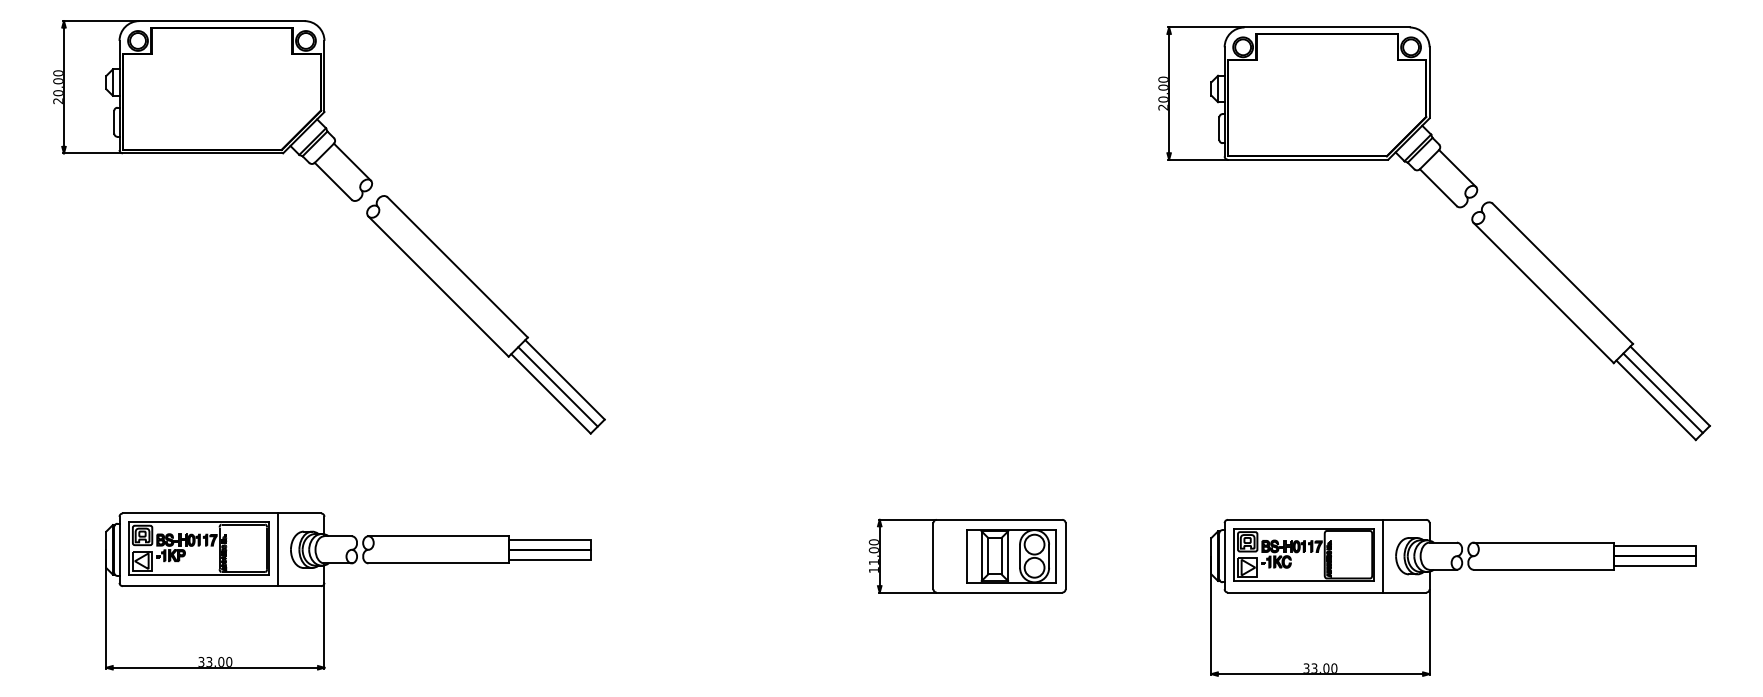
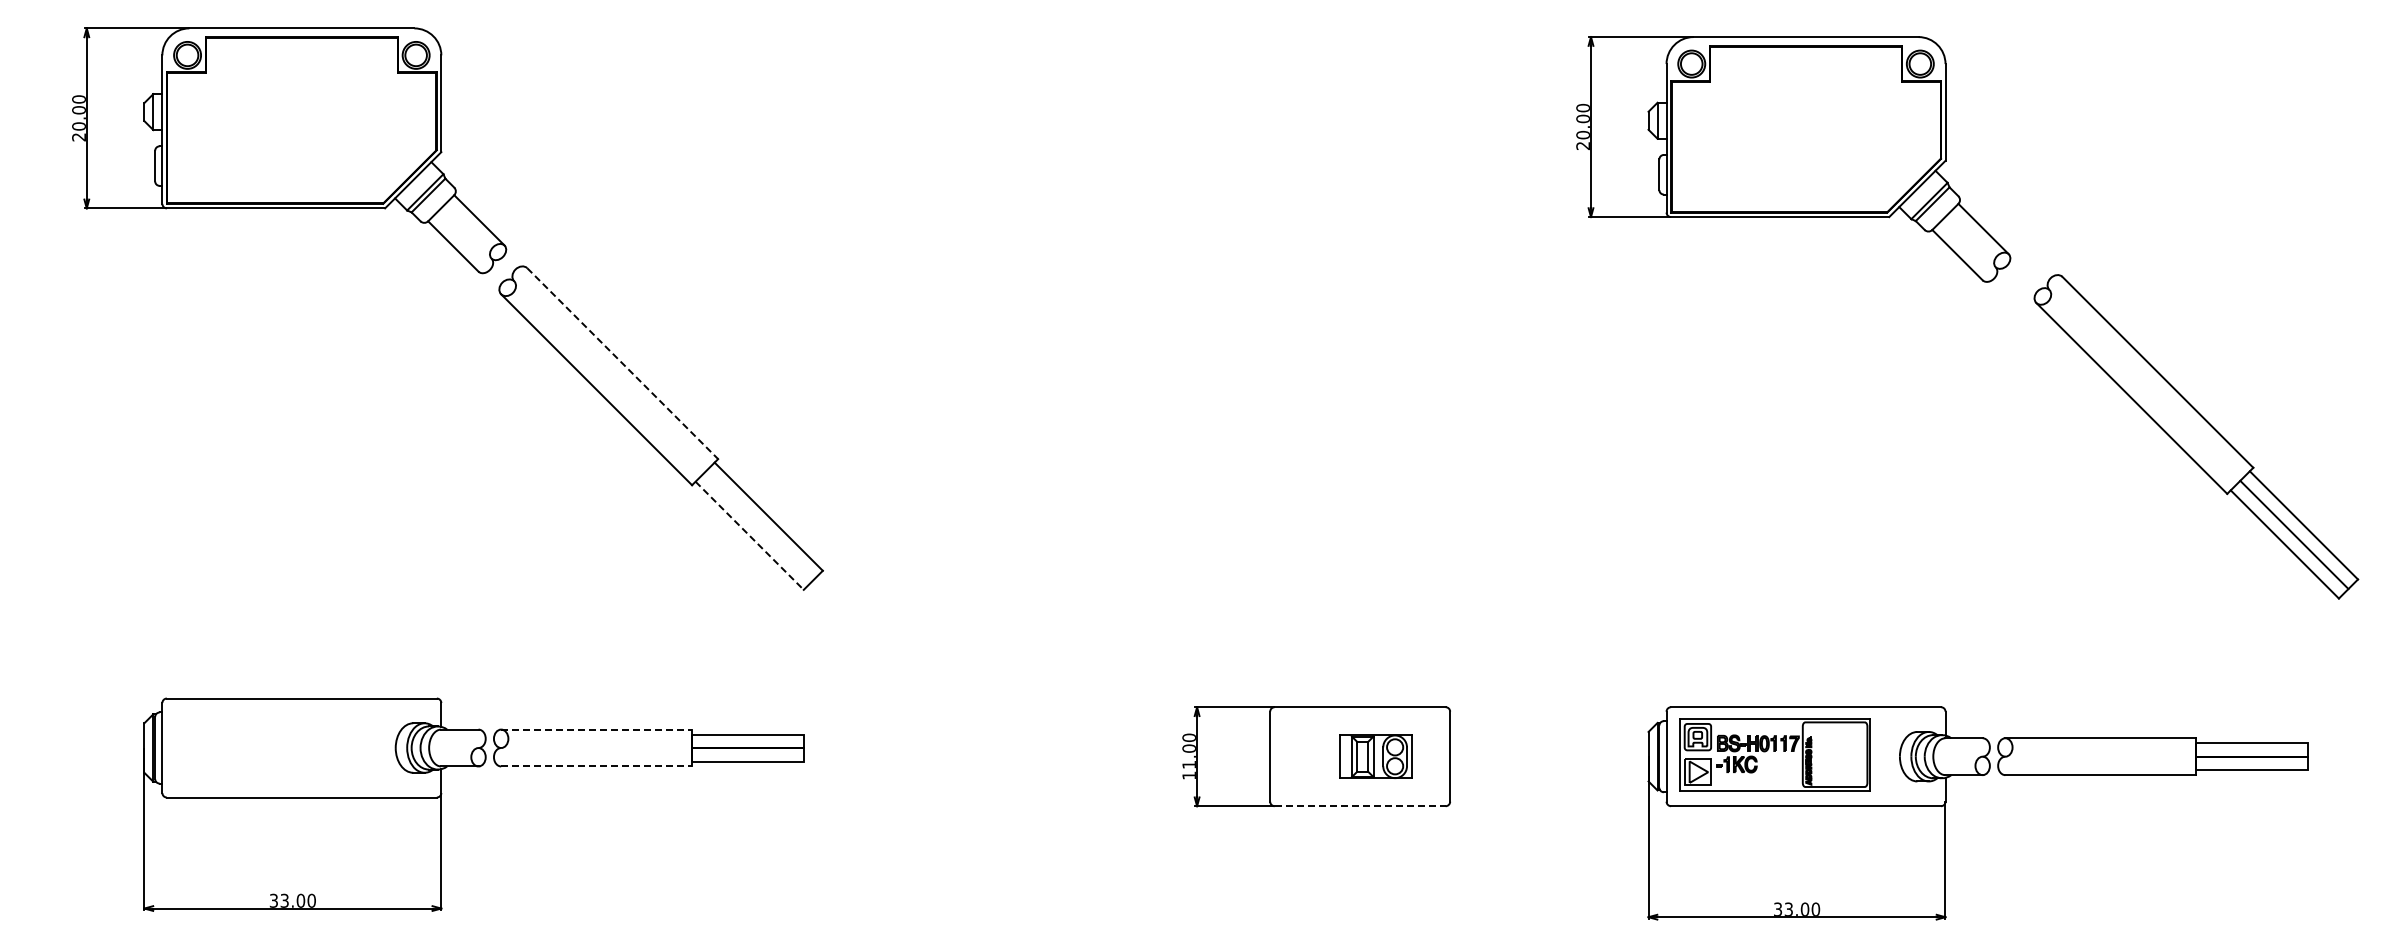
line: (457, 267) -> (622, 363), solid -> dashed
part: (1591, 320) -> (2196, 436), moved
line: (558, 387) -> (759, 526), removed
line: (551, 394) -> (750, 536), solid -> dashed
line: (439, 536) -> (597, 729), solid -> dashed
part: (198, 547) -> (270, 745), removed
line: (278, 549) -> (378, 747), removed
part: (1010, 556) -> (1375, 756), size x0.6
line: (1383, 556) -> (1882, 756), removed
line: (439, 563) -> (597, 766), solid -> dashed
line: (999, 592) -> (1360, 806), solid -> dashed

